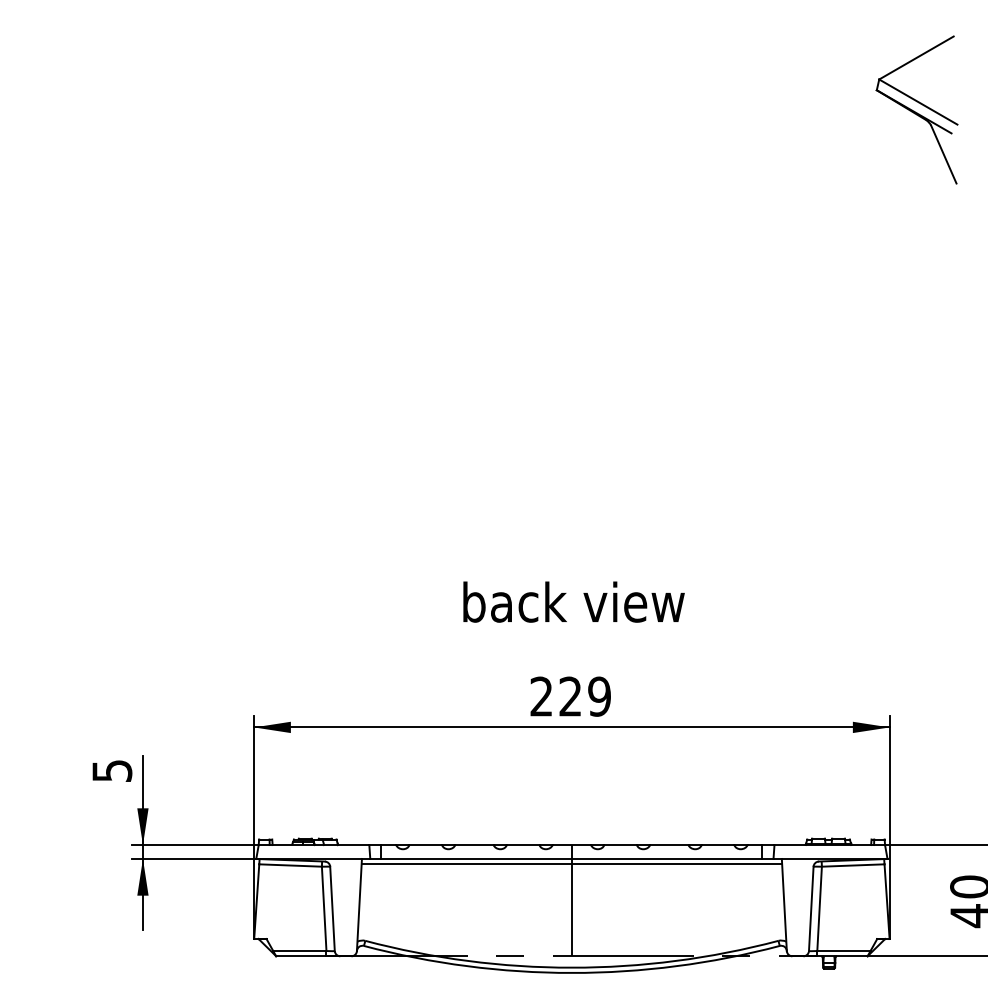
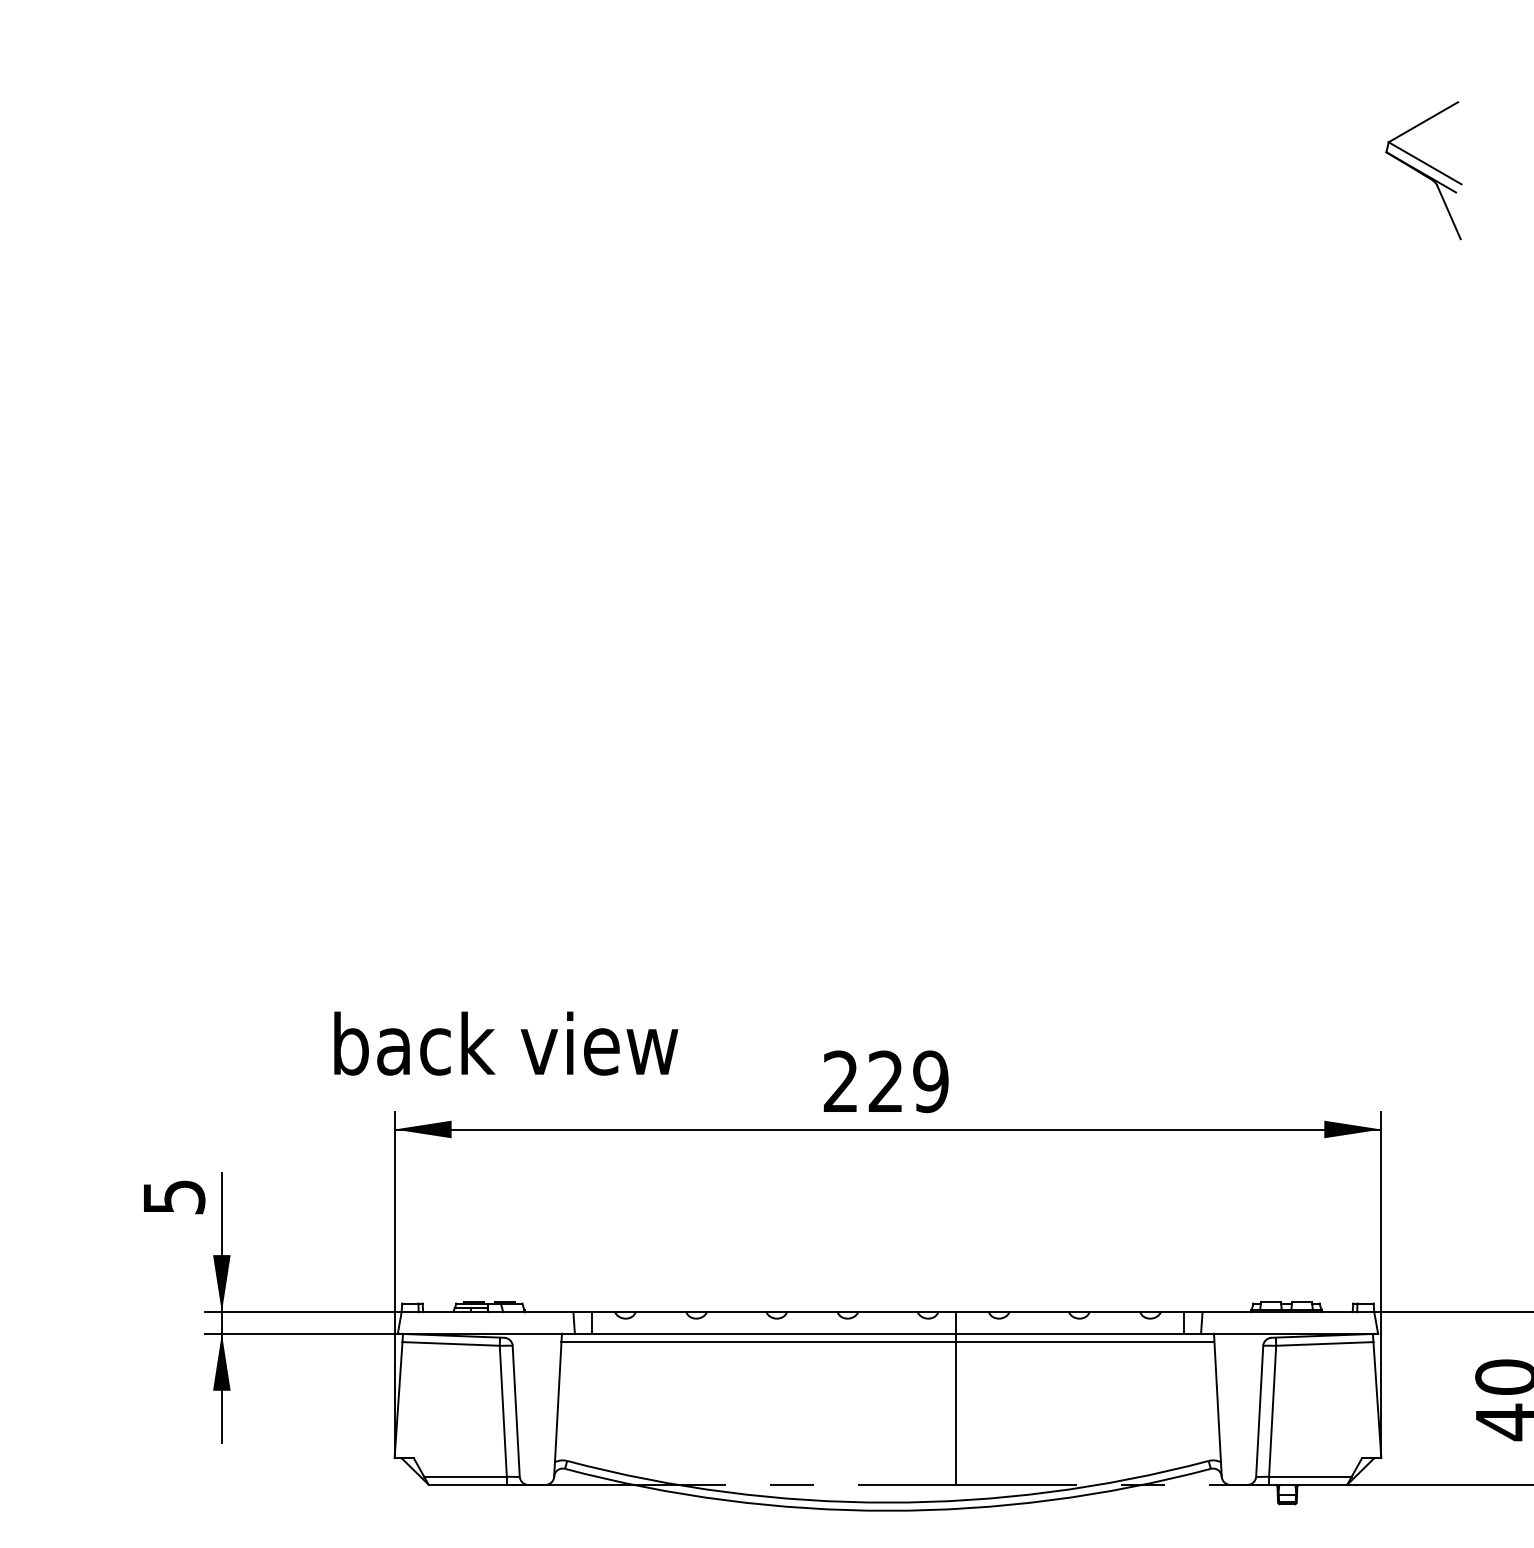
part: (916, 109) -> (1423, 169), size x0.6
text: (573, 601) -> (505, 1042), moved
line: (571, 900) -> (955, 1398), moved

